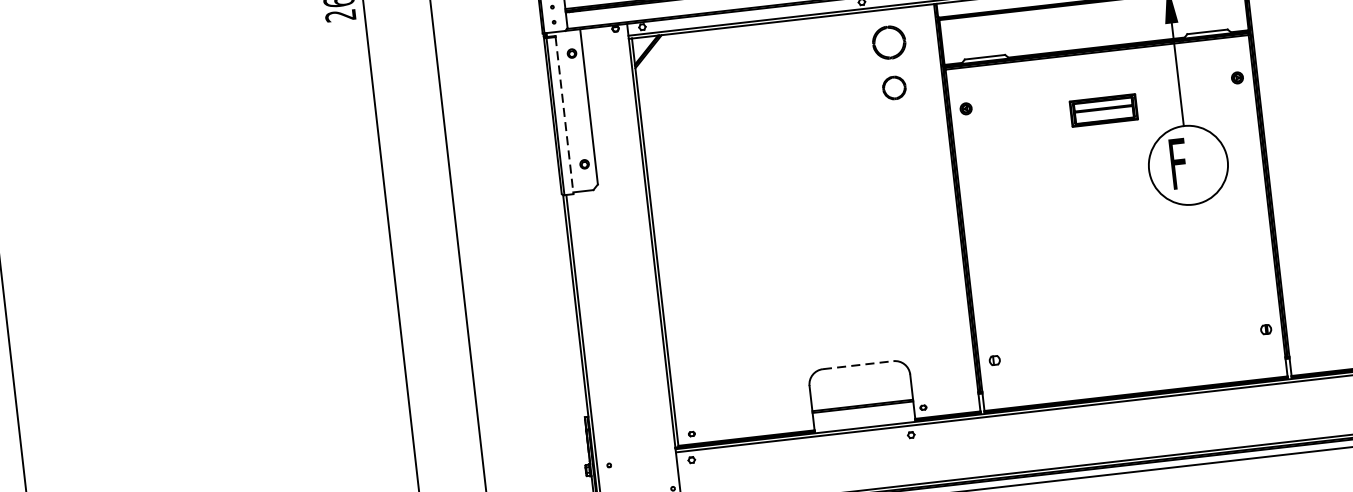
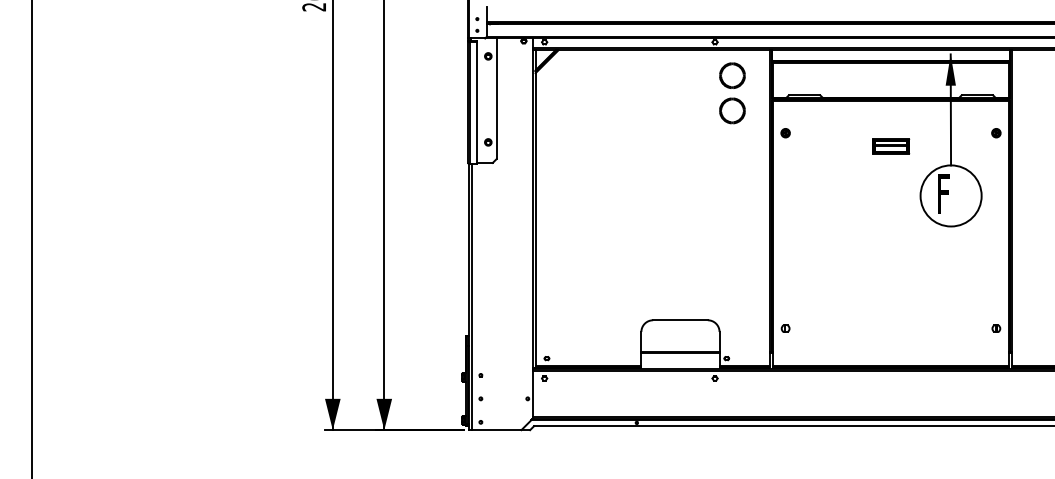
part: (894, 87) -> (732, 110), size x1.43
part: (1104, 110) -> (891, 146), size x0.71
line: (565, 115) -> (477, 103), dashed -> solid
line: (858, 365) -> (680, 320), dashed -> solid

